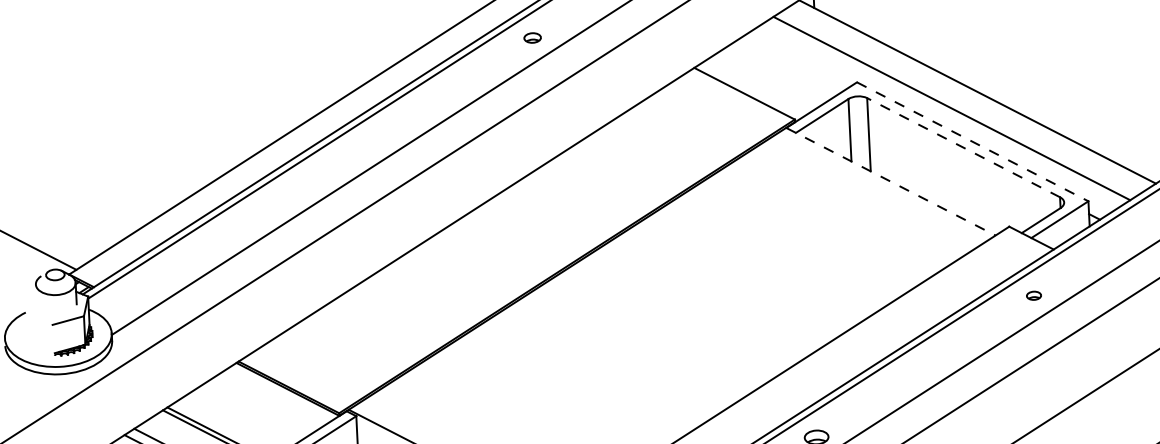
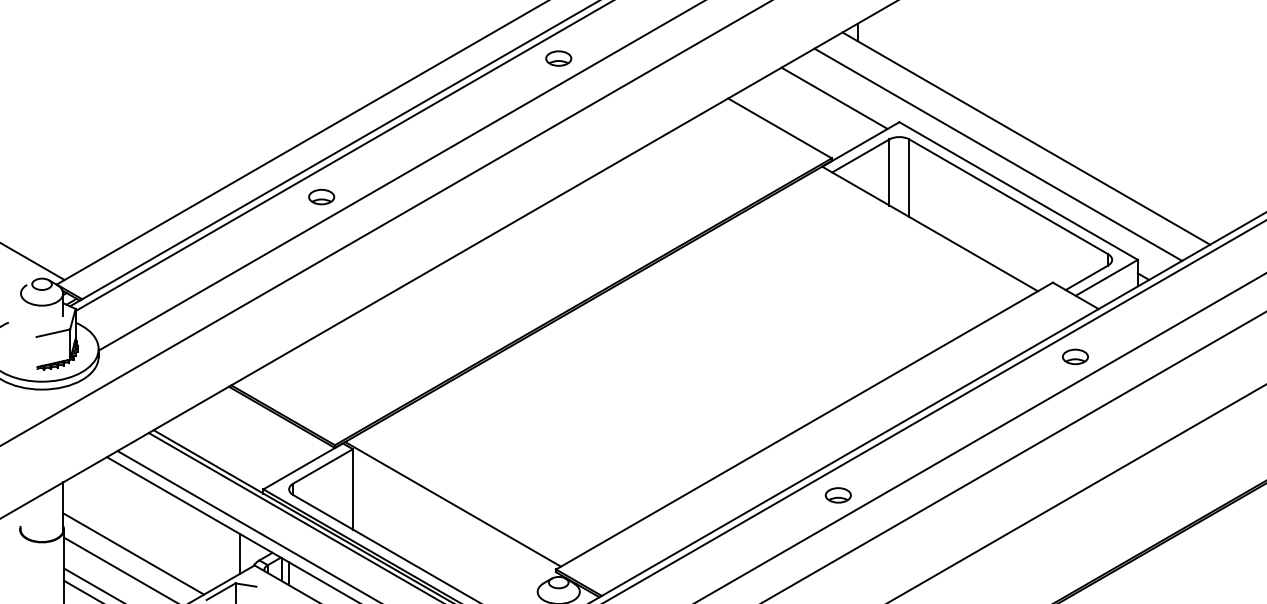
part: (532, 37) -> (558, 58), size x1.43
line: (794, 62) -> (834, 97), added
line: (972, 142) -> (1018, 191), dashed -> solid
line: (963, 147) -> (1008, 196), dashed -> solid
part: (315, 179) -> (321, 196), added
line: (891, 181) -> (930, 228), dashed -> solid
part: (1034, 295) -> (1075, 356), size x1.67

